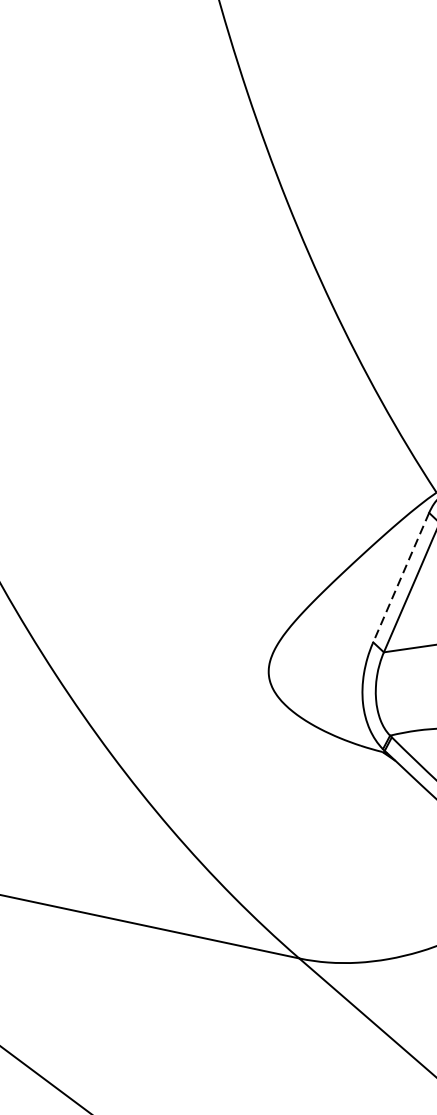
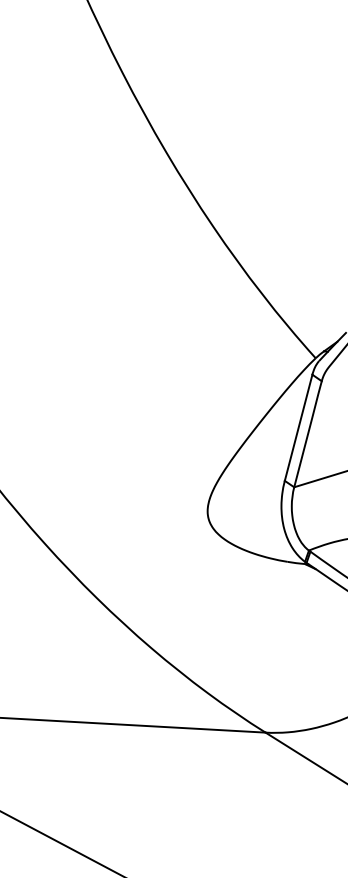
line: (401, 577) -> (298, 427), dashed -> solid

